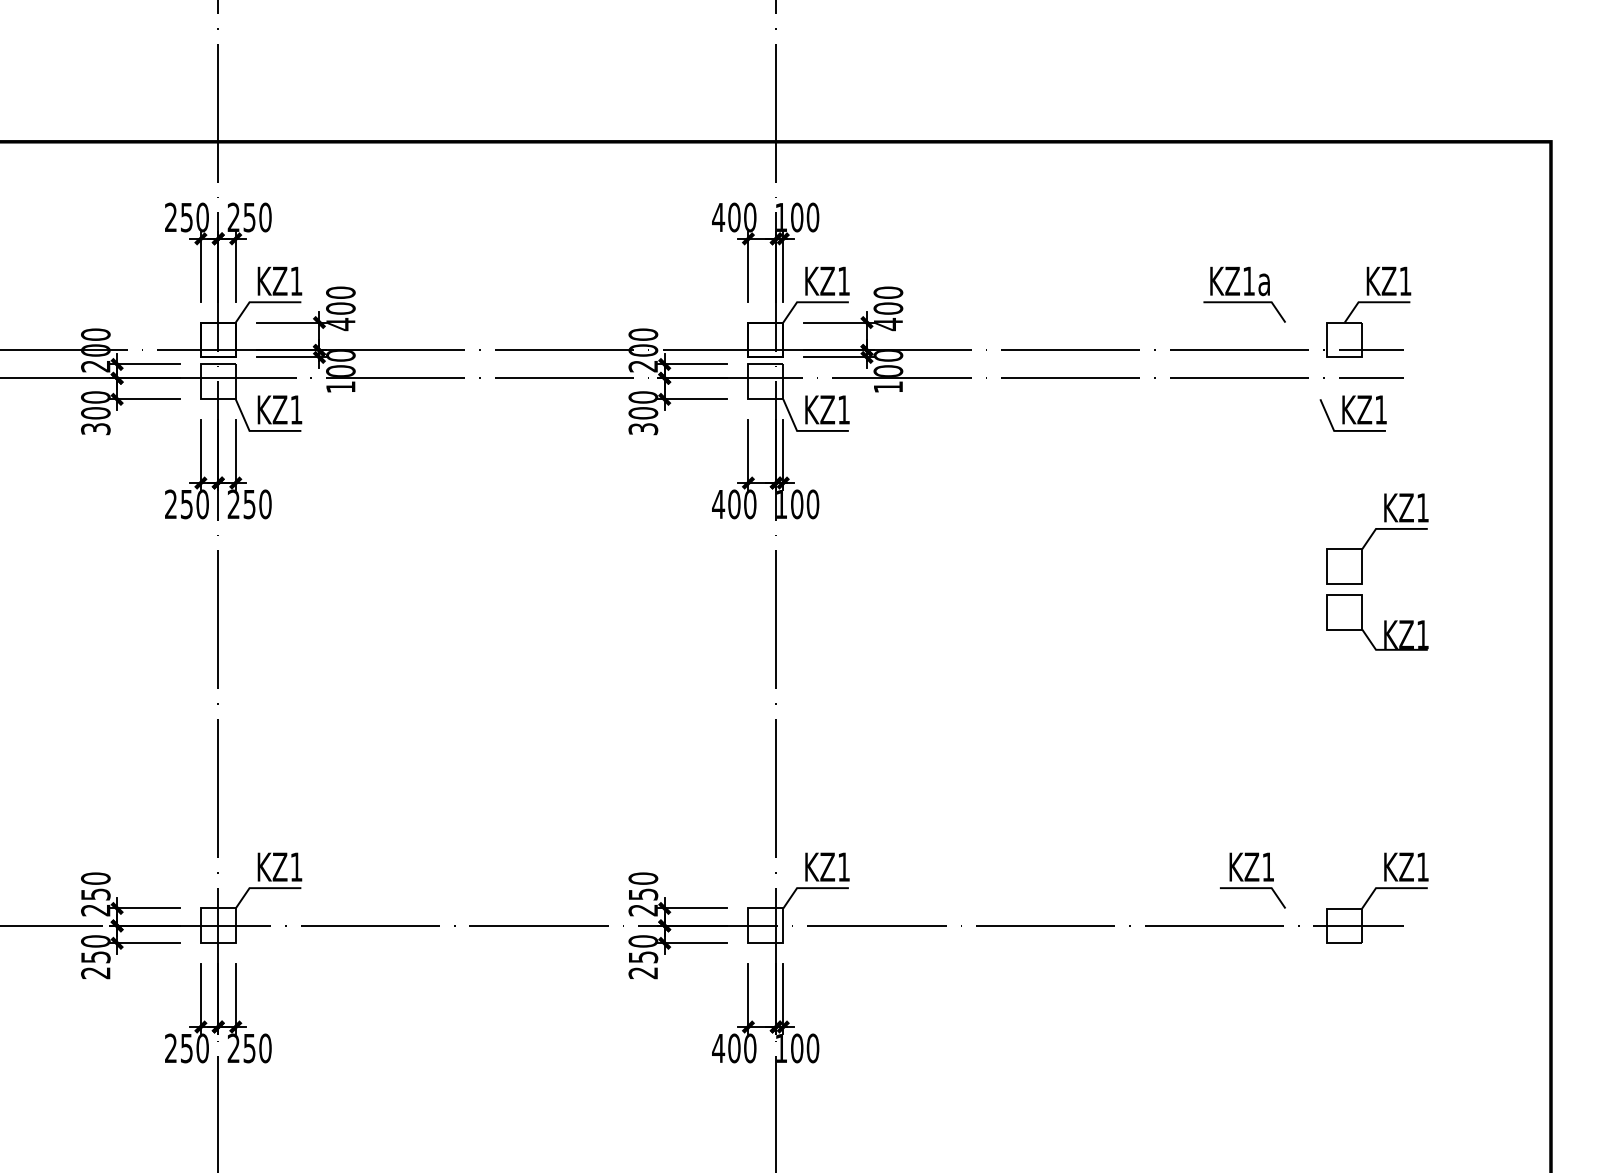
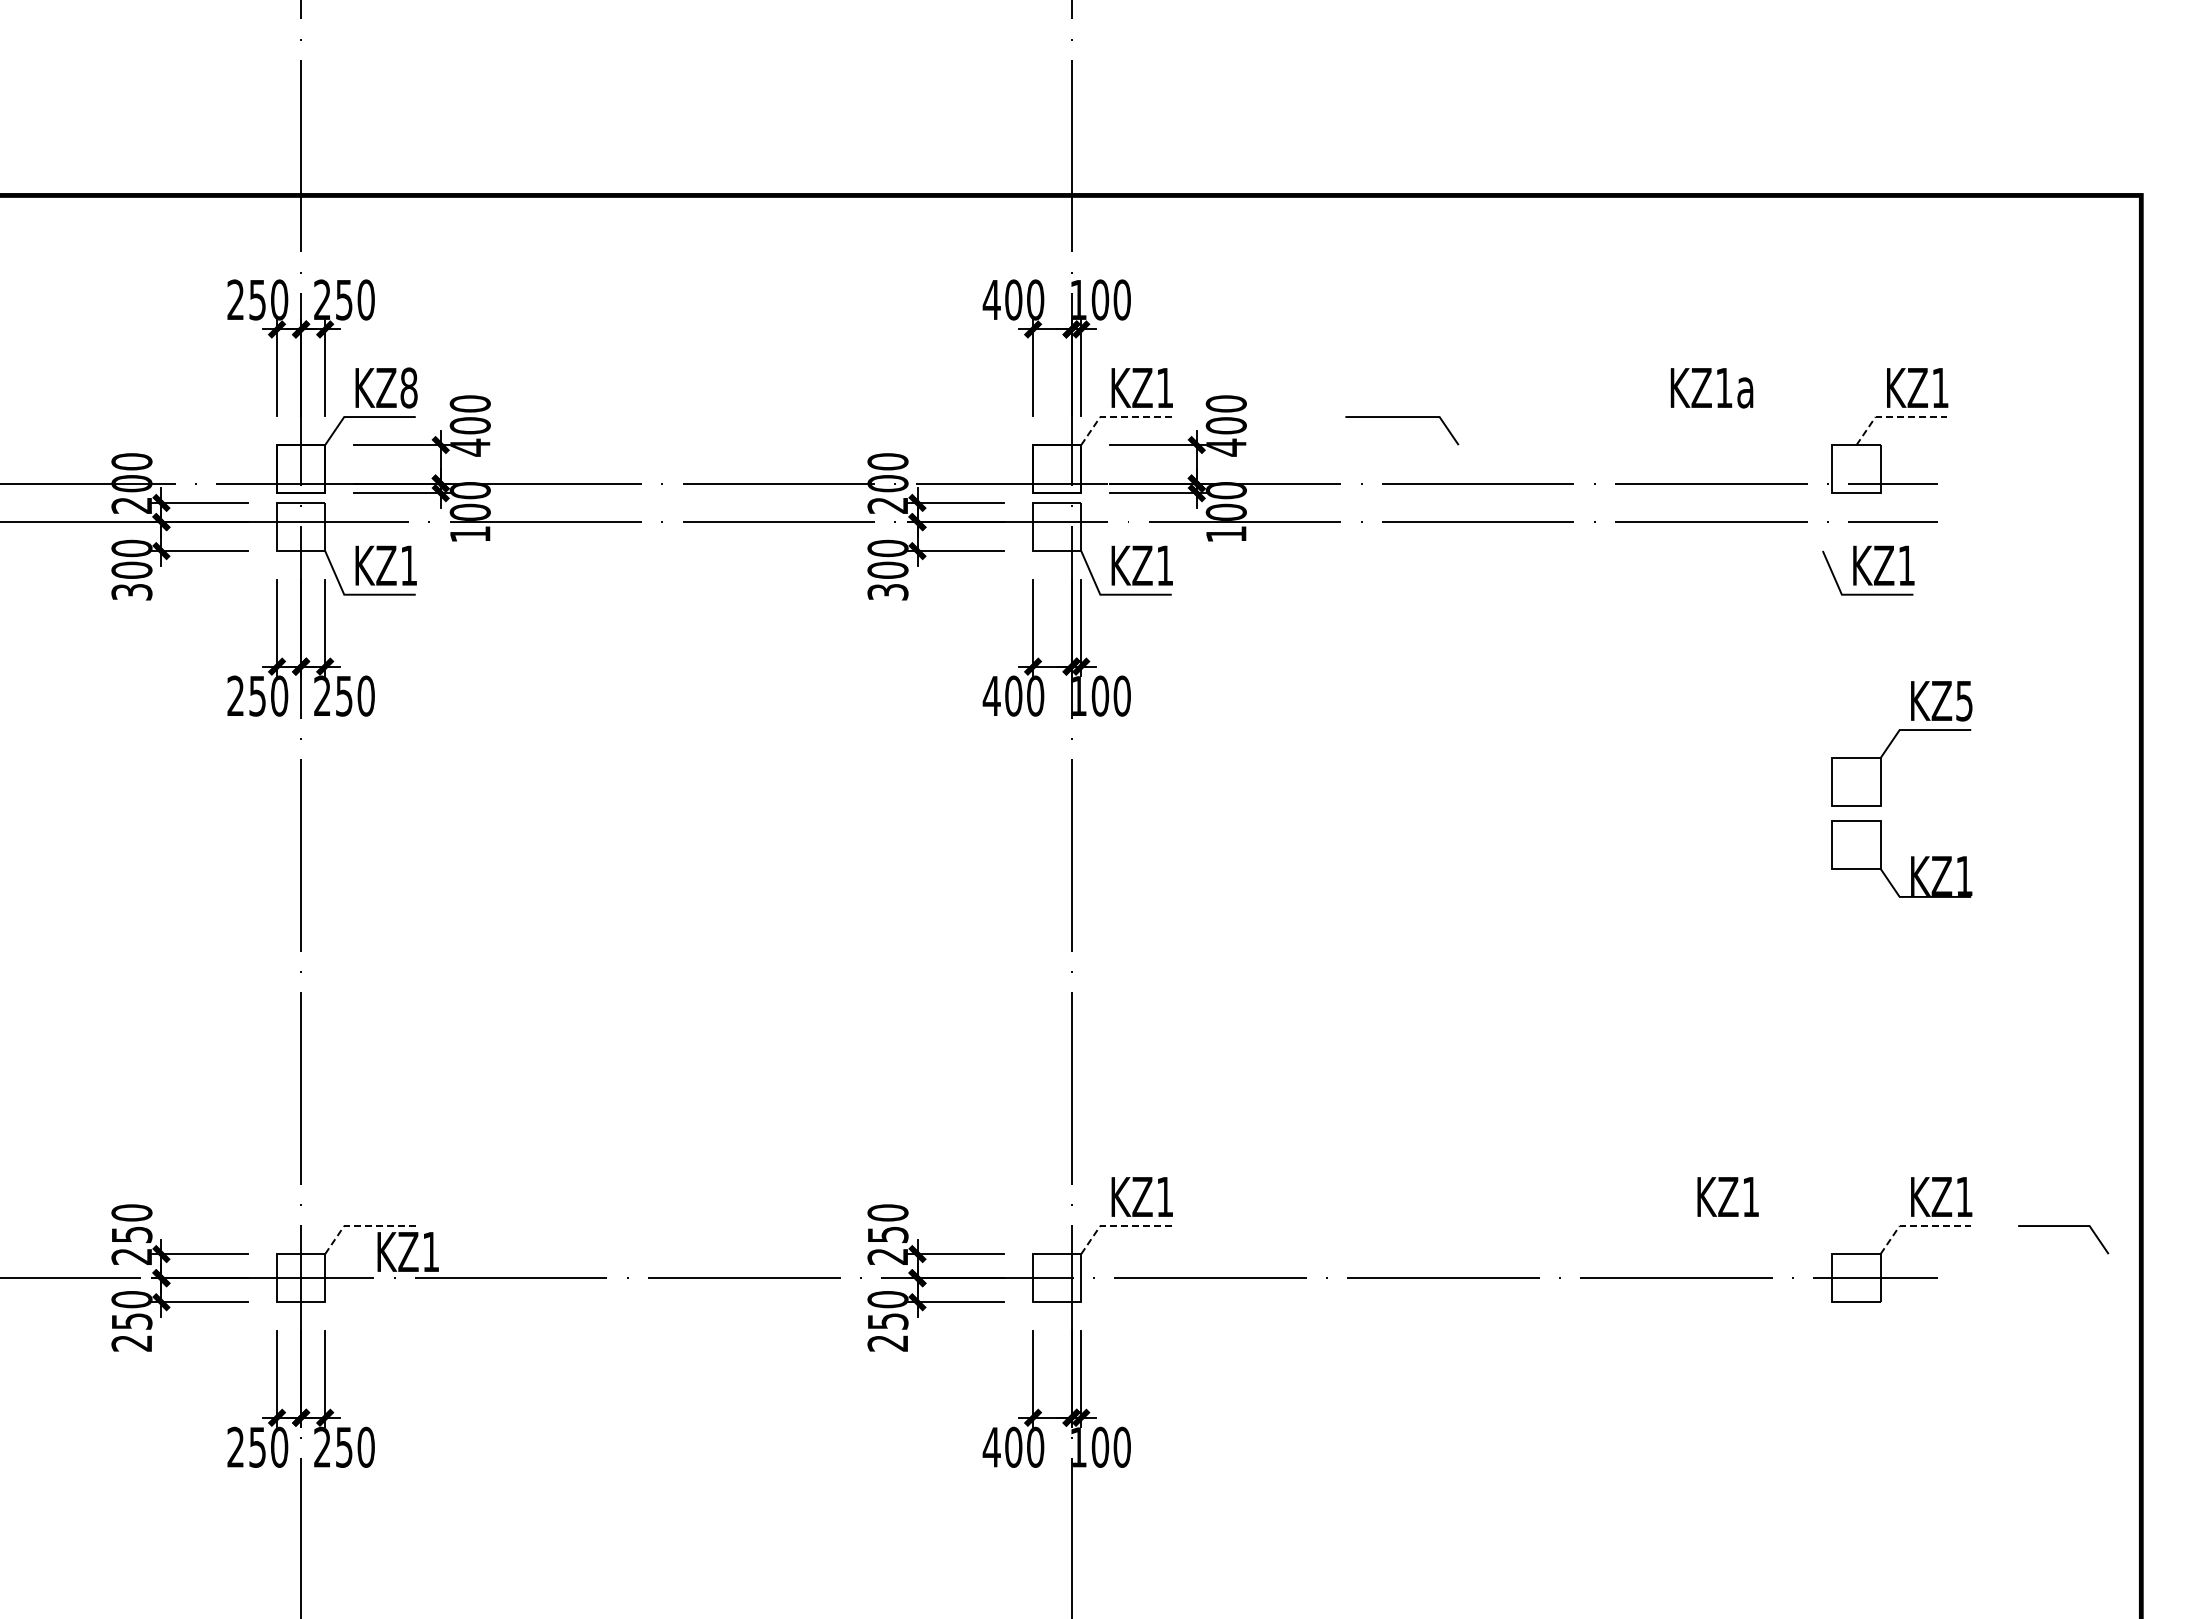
text: (296, 280) -> (408, 387), KZ1 -> KZ8
line: (811, 302) -> (1119, 417), solid -> dashed
line: (1244, 302) -> (1402, 417), moved
line: (1372, 302) -> (1894, 417), solid -> dashed
text: (1422, 508) -> (1964, 701), KZ1 -> KZ5
text: (279, 866) -> (407, 1251), moved
line: (263, 888) -> (363, 1226), solid -> dashed
line: (811, 888) -> (1119, 1226), solid -> dashed
line: (1252, 888) -> (2063, 1226), moved
line: (1389, 888) -> (1918, 1226), solid -> dashed

